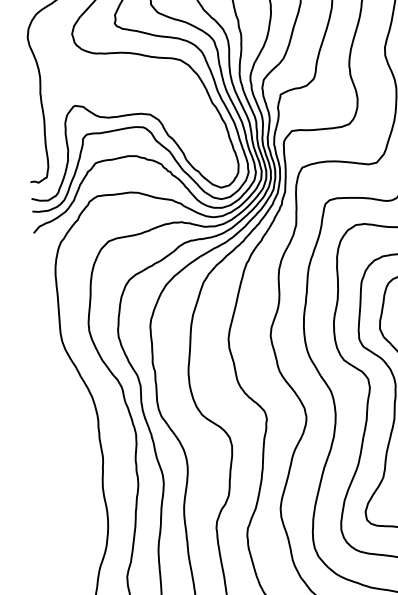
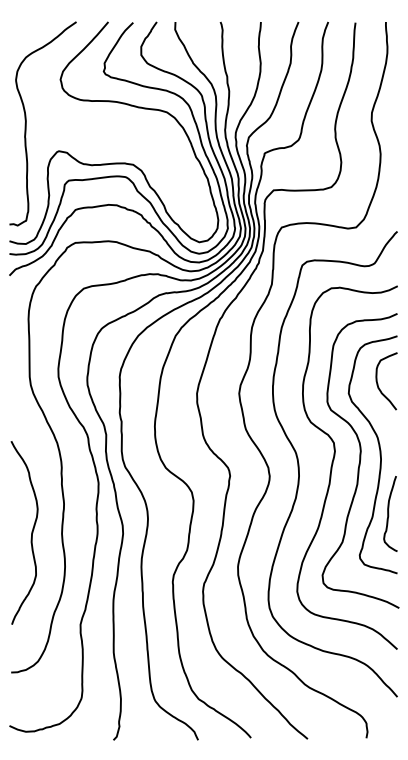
curve: (72, 488) -> (31, 532), added

